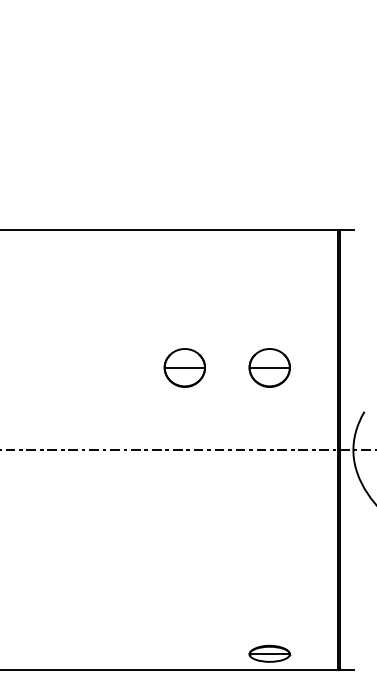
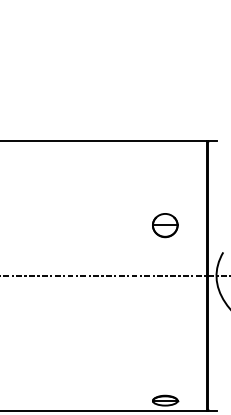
part: (185, 367) -> (113, 225), removed

